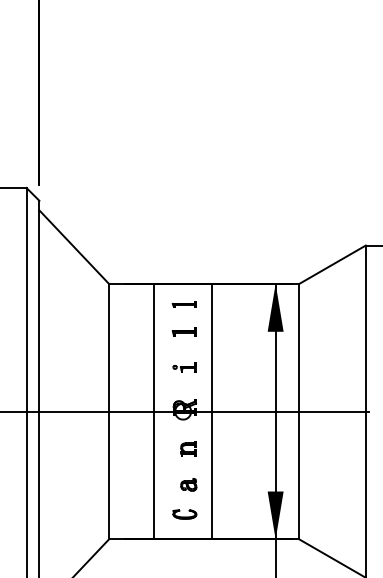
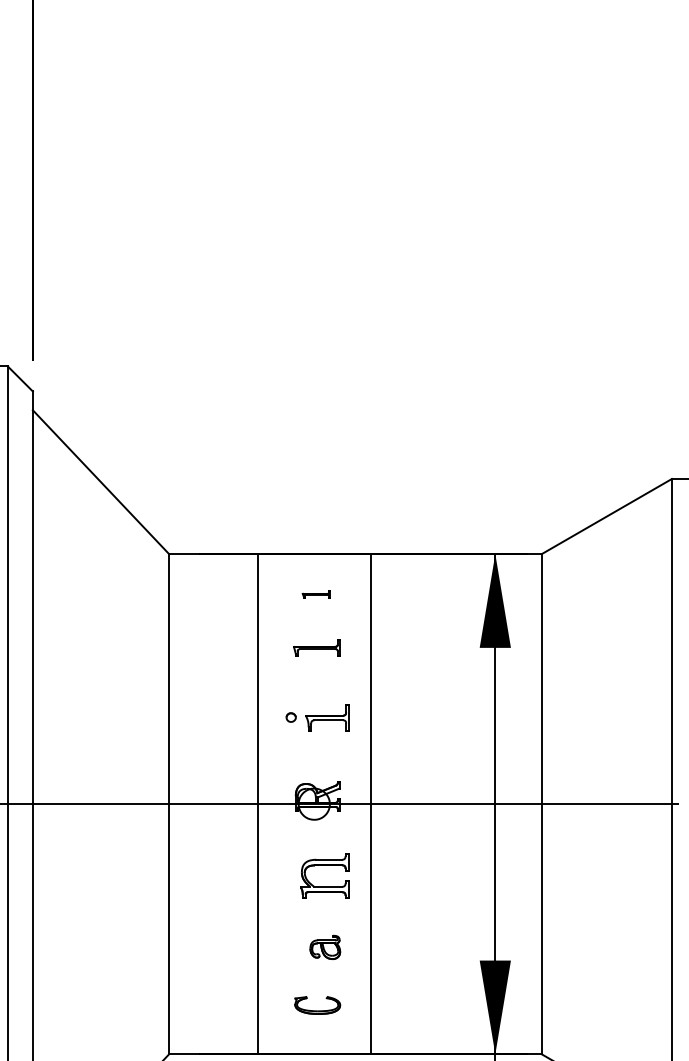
part: (183, 304) -> (314, 594), size x0.6
part: (184, 367) -> (316, 717), size x1.4
part: (188, 448) -> (324, 876), size x1.6

